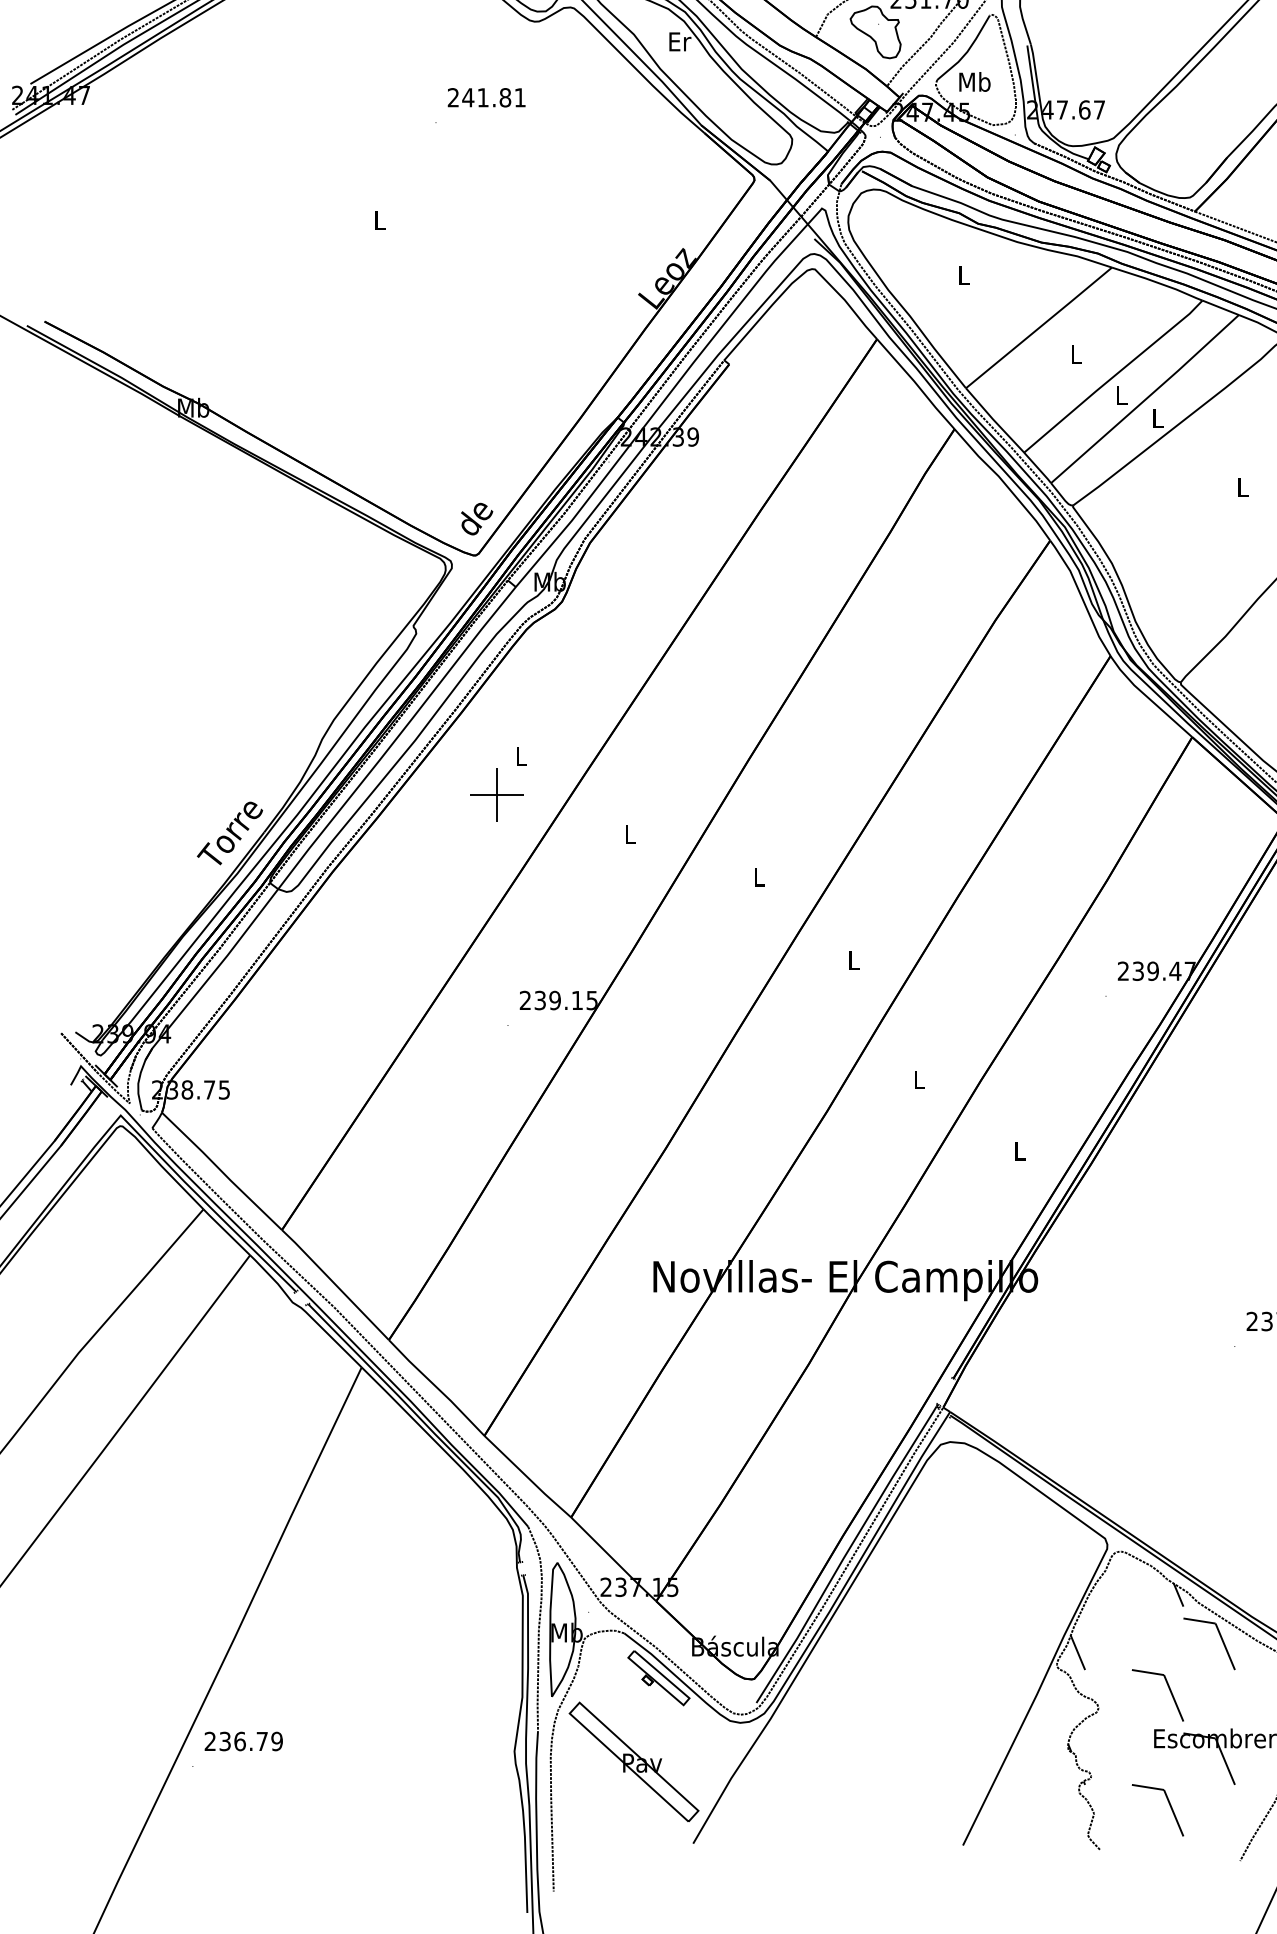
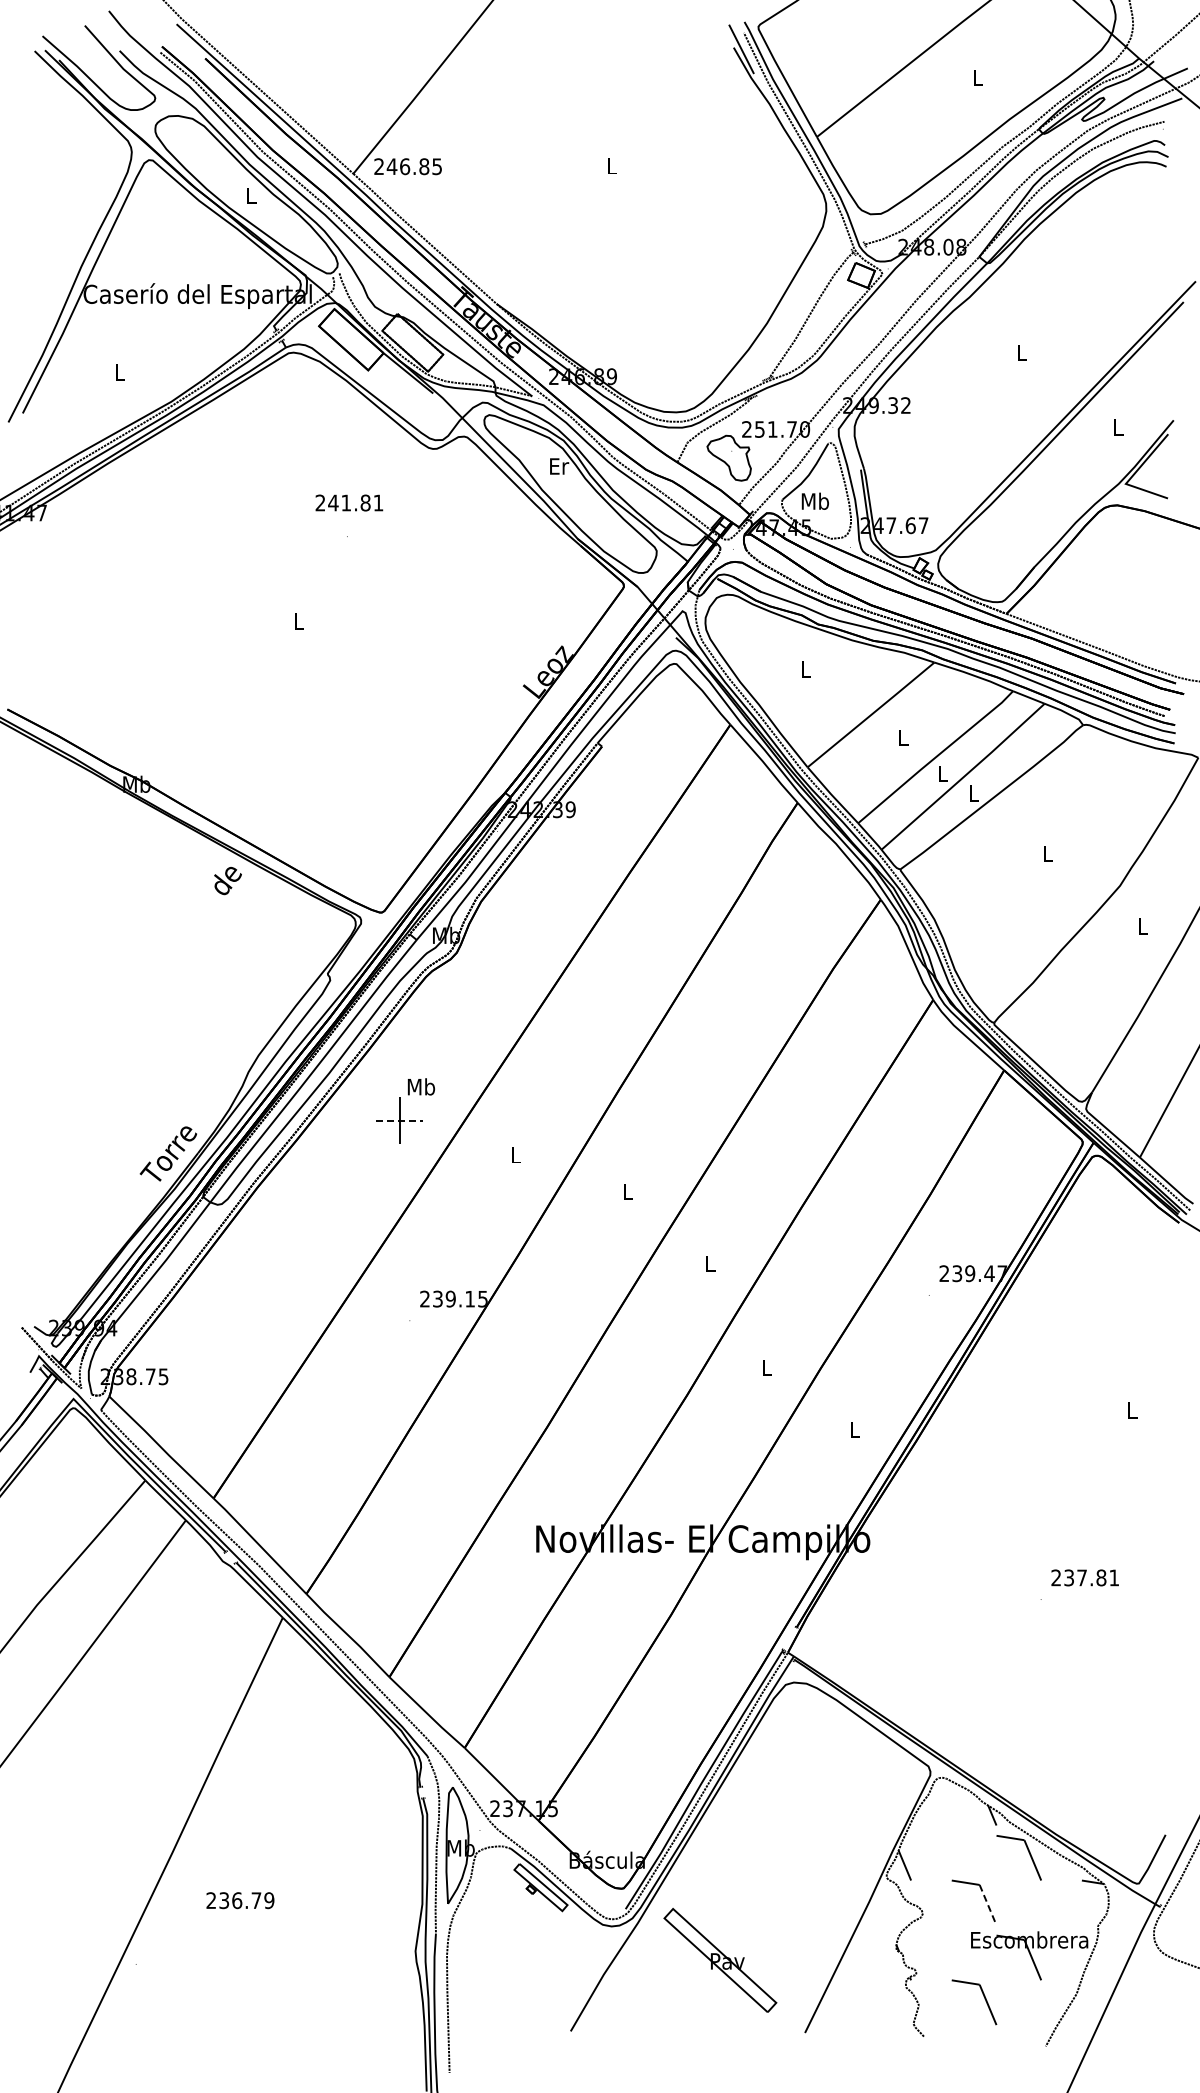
text: (486, 97) -> (349, 502), moved
text: (476, 519) -> (227, 881), moved
text: (521, 755) -> (421, 1086), L -> Mb
line: (497, 794) -> (400, 1120), solid -> dashed
line: (1174, 1698) -> (988, 1905), solid -> dashed
text: (243, 1741) -> (240, 1900), moved
part: (634, 1762) -> (720, 1960), moved

